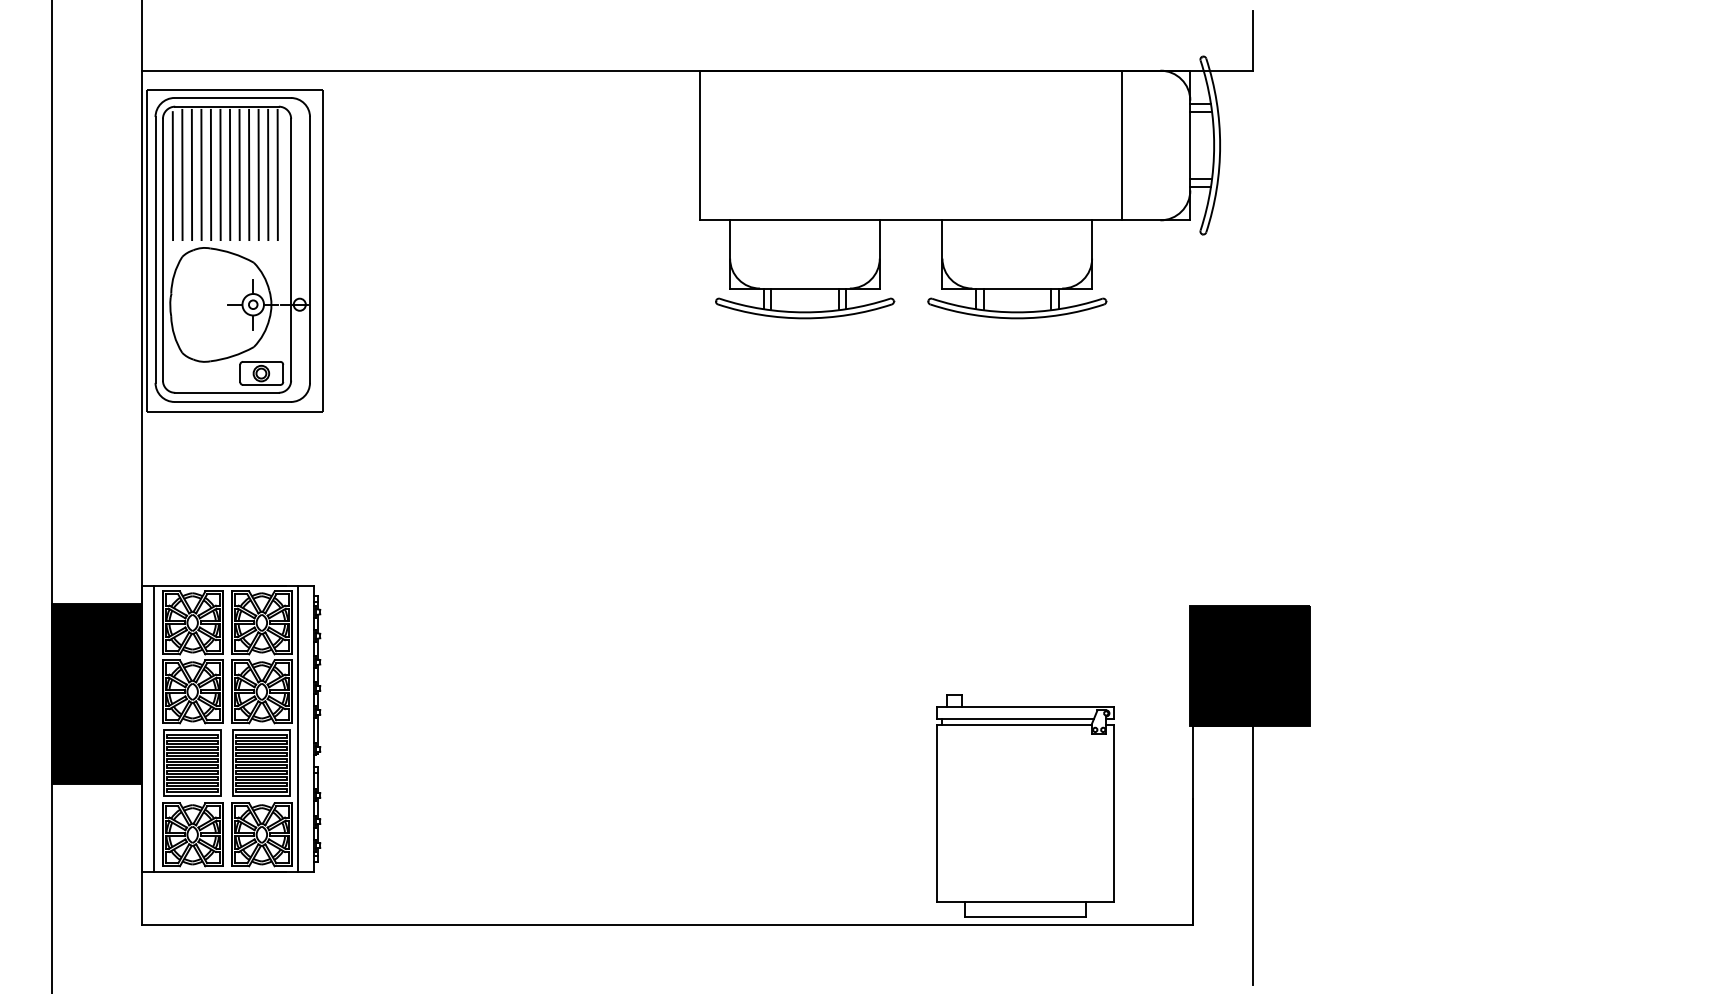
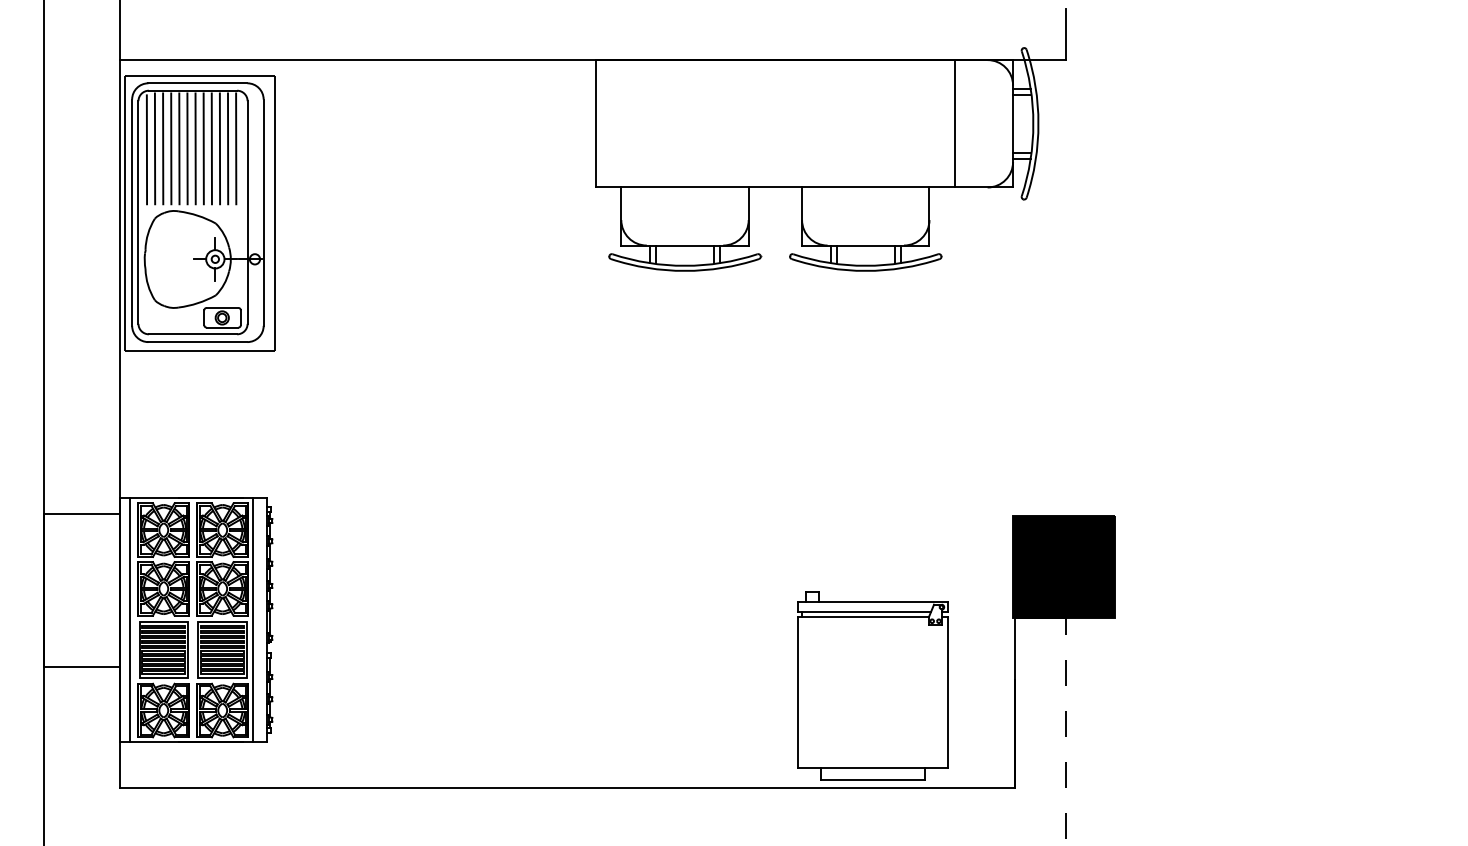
fill: (96, 693) -> (81, 590), removed
line: (1252, 855) -> (1066, 728), solid -> dashed

